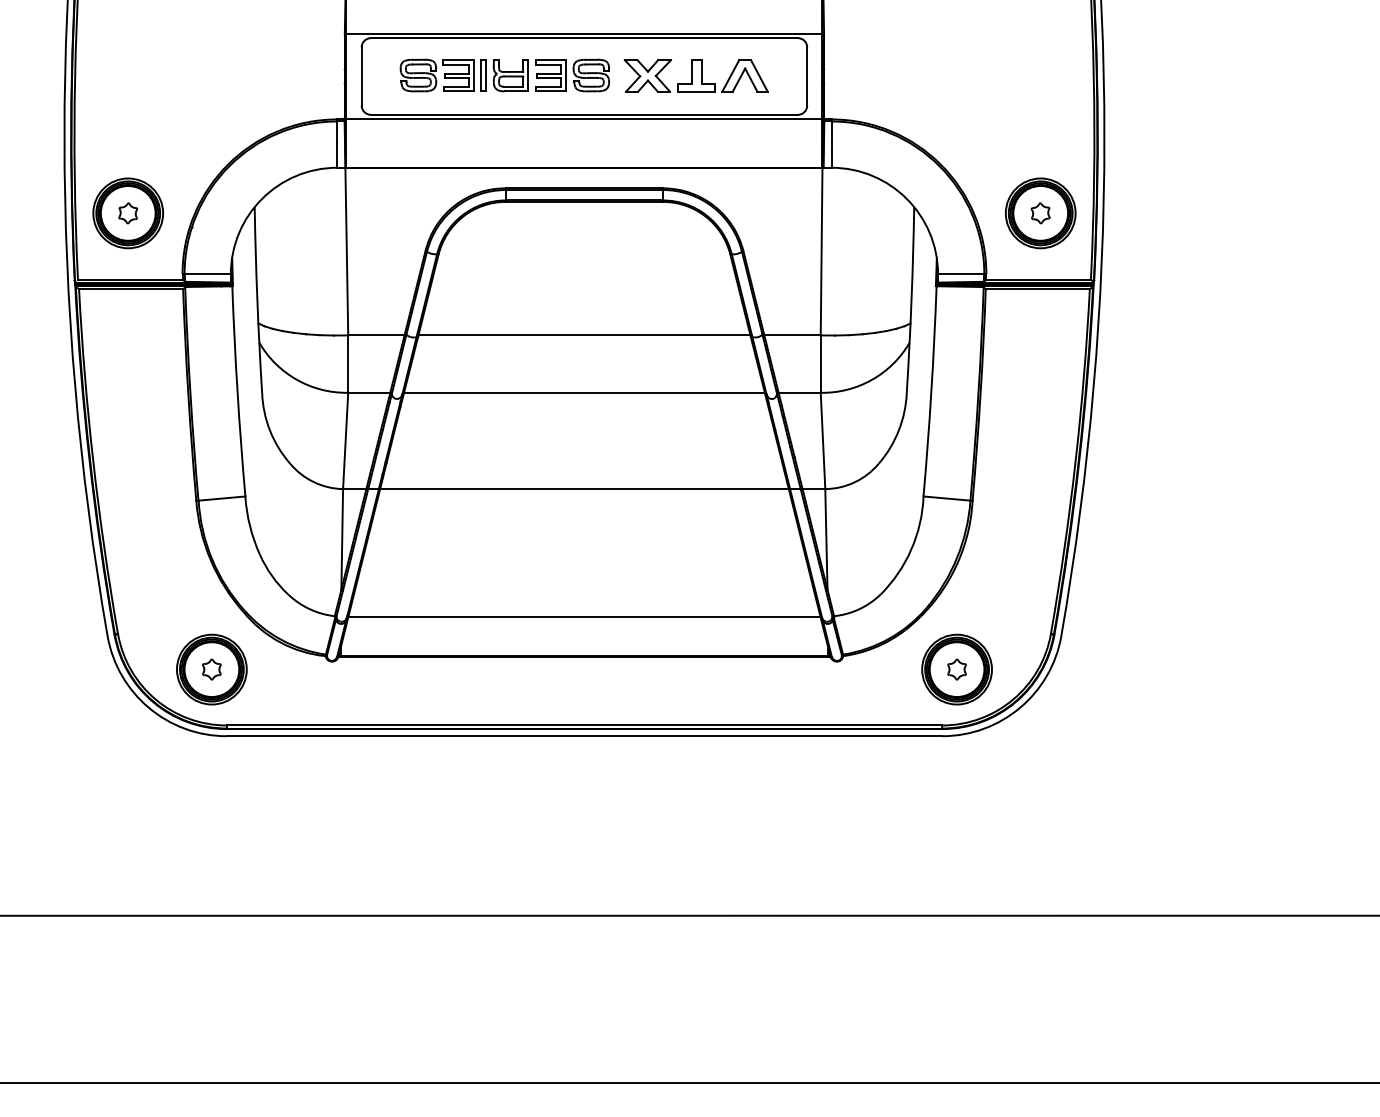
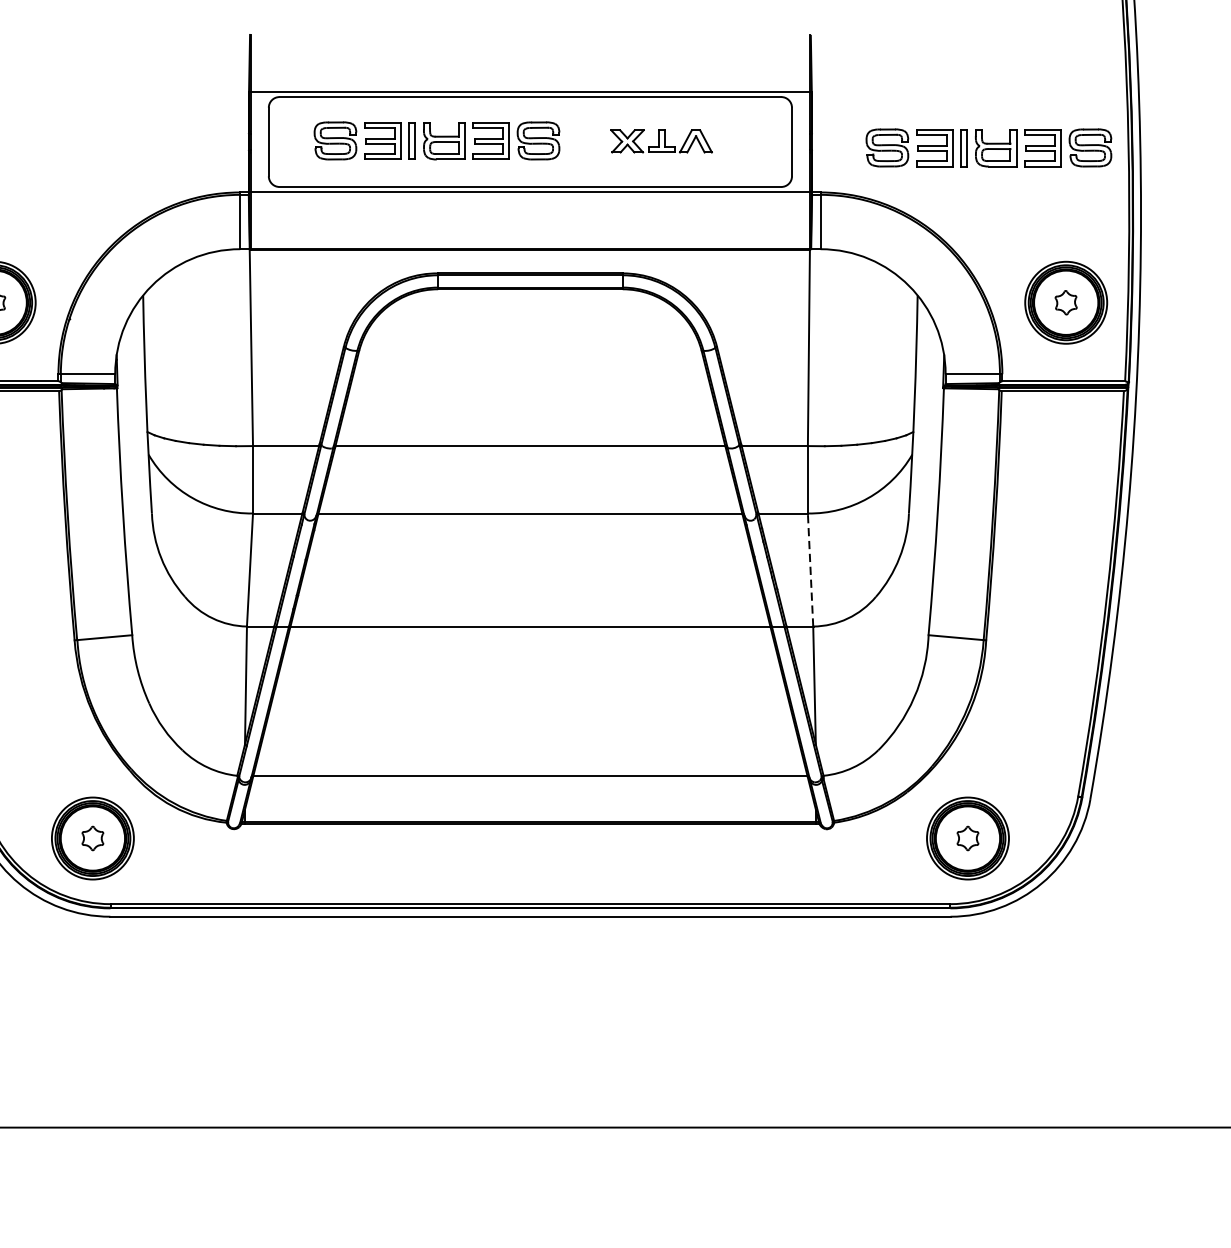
part: (695, 75) -> (660, 140), size x0.6
part: (974, 81) -> (988, 147), added
line: (823, 440) -> (811, 569), solid -> dashed

